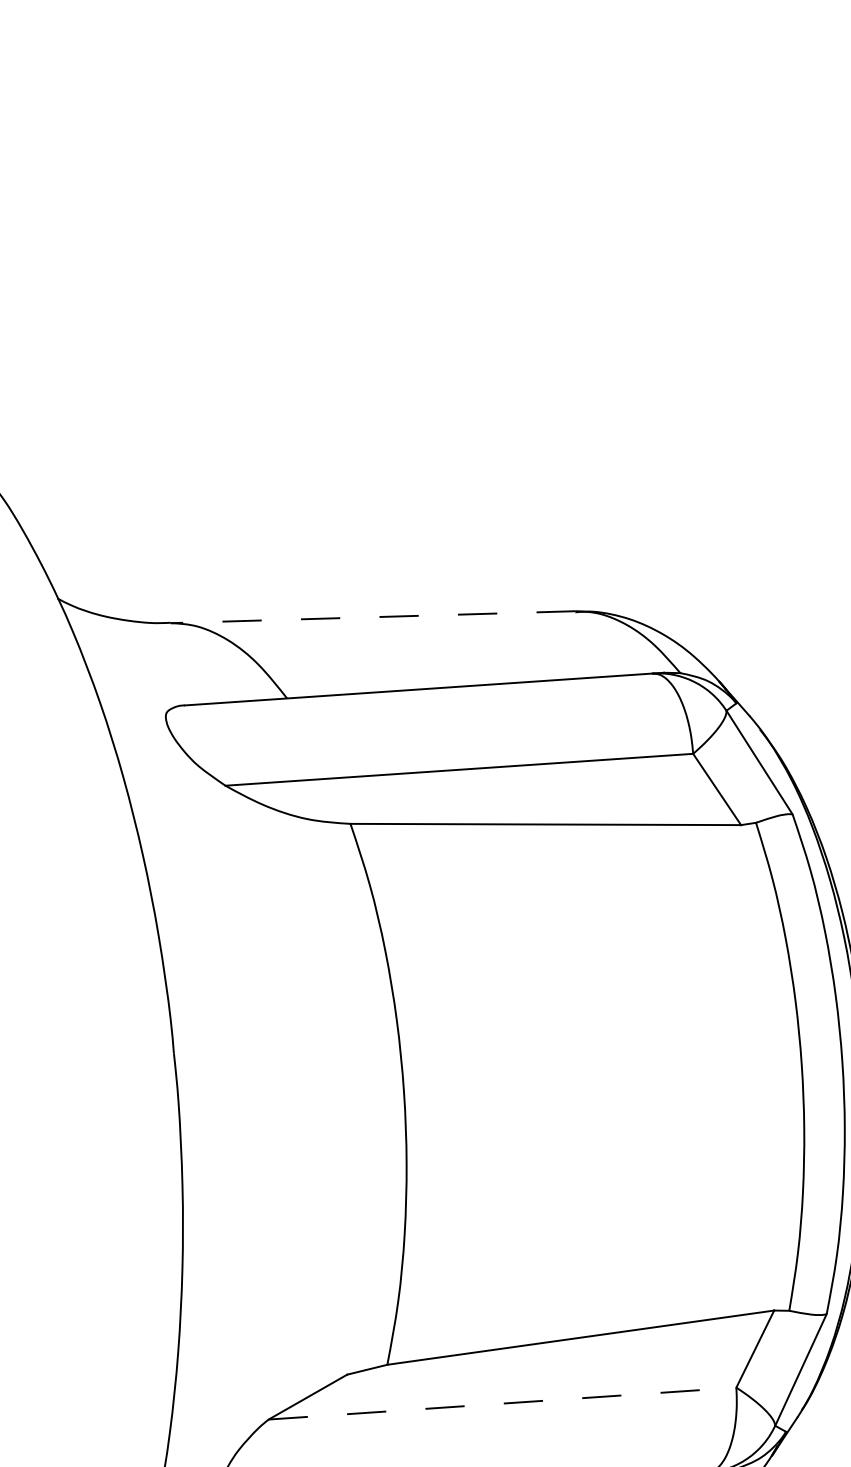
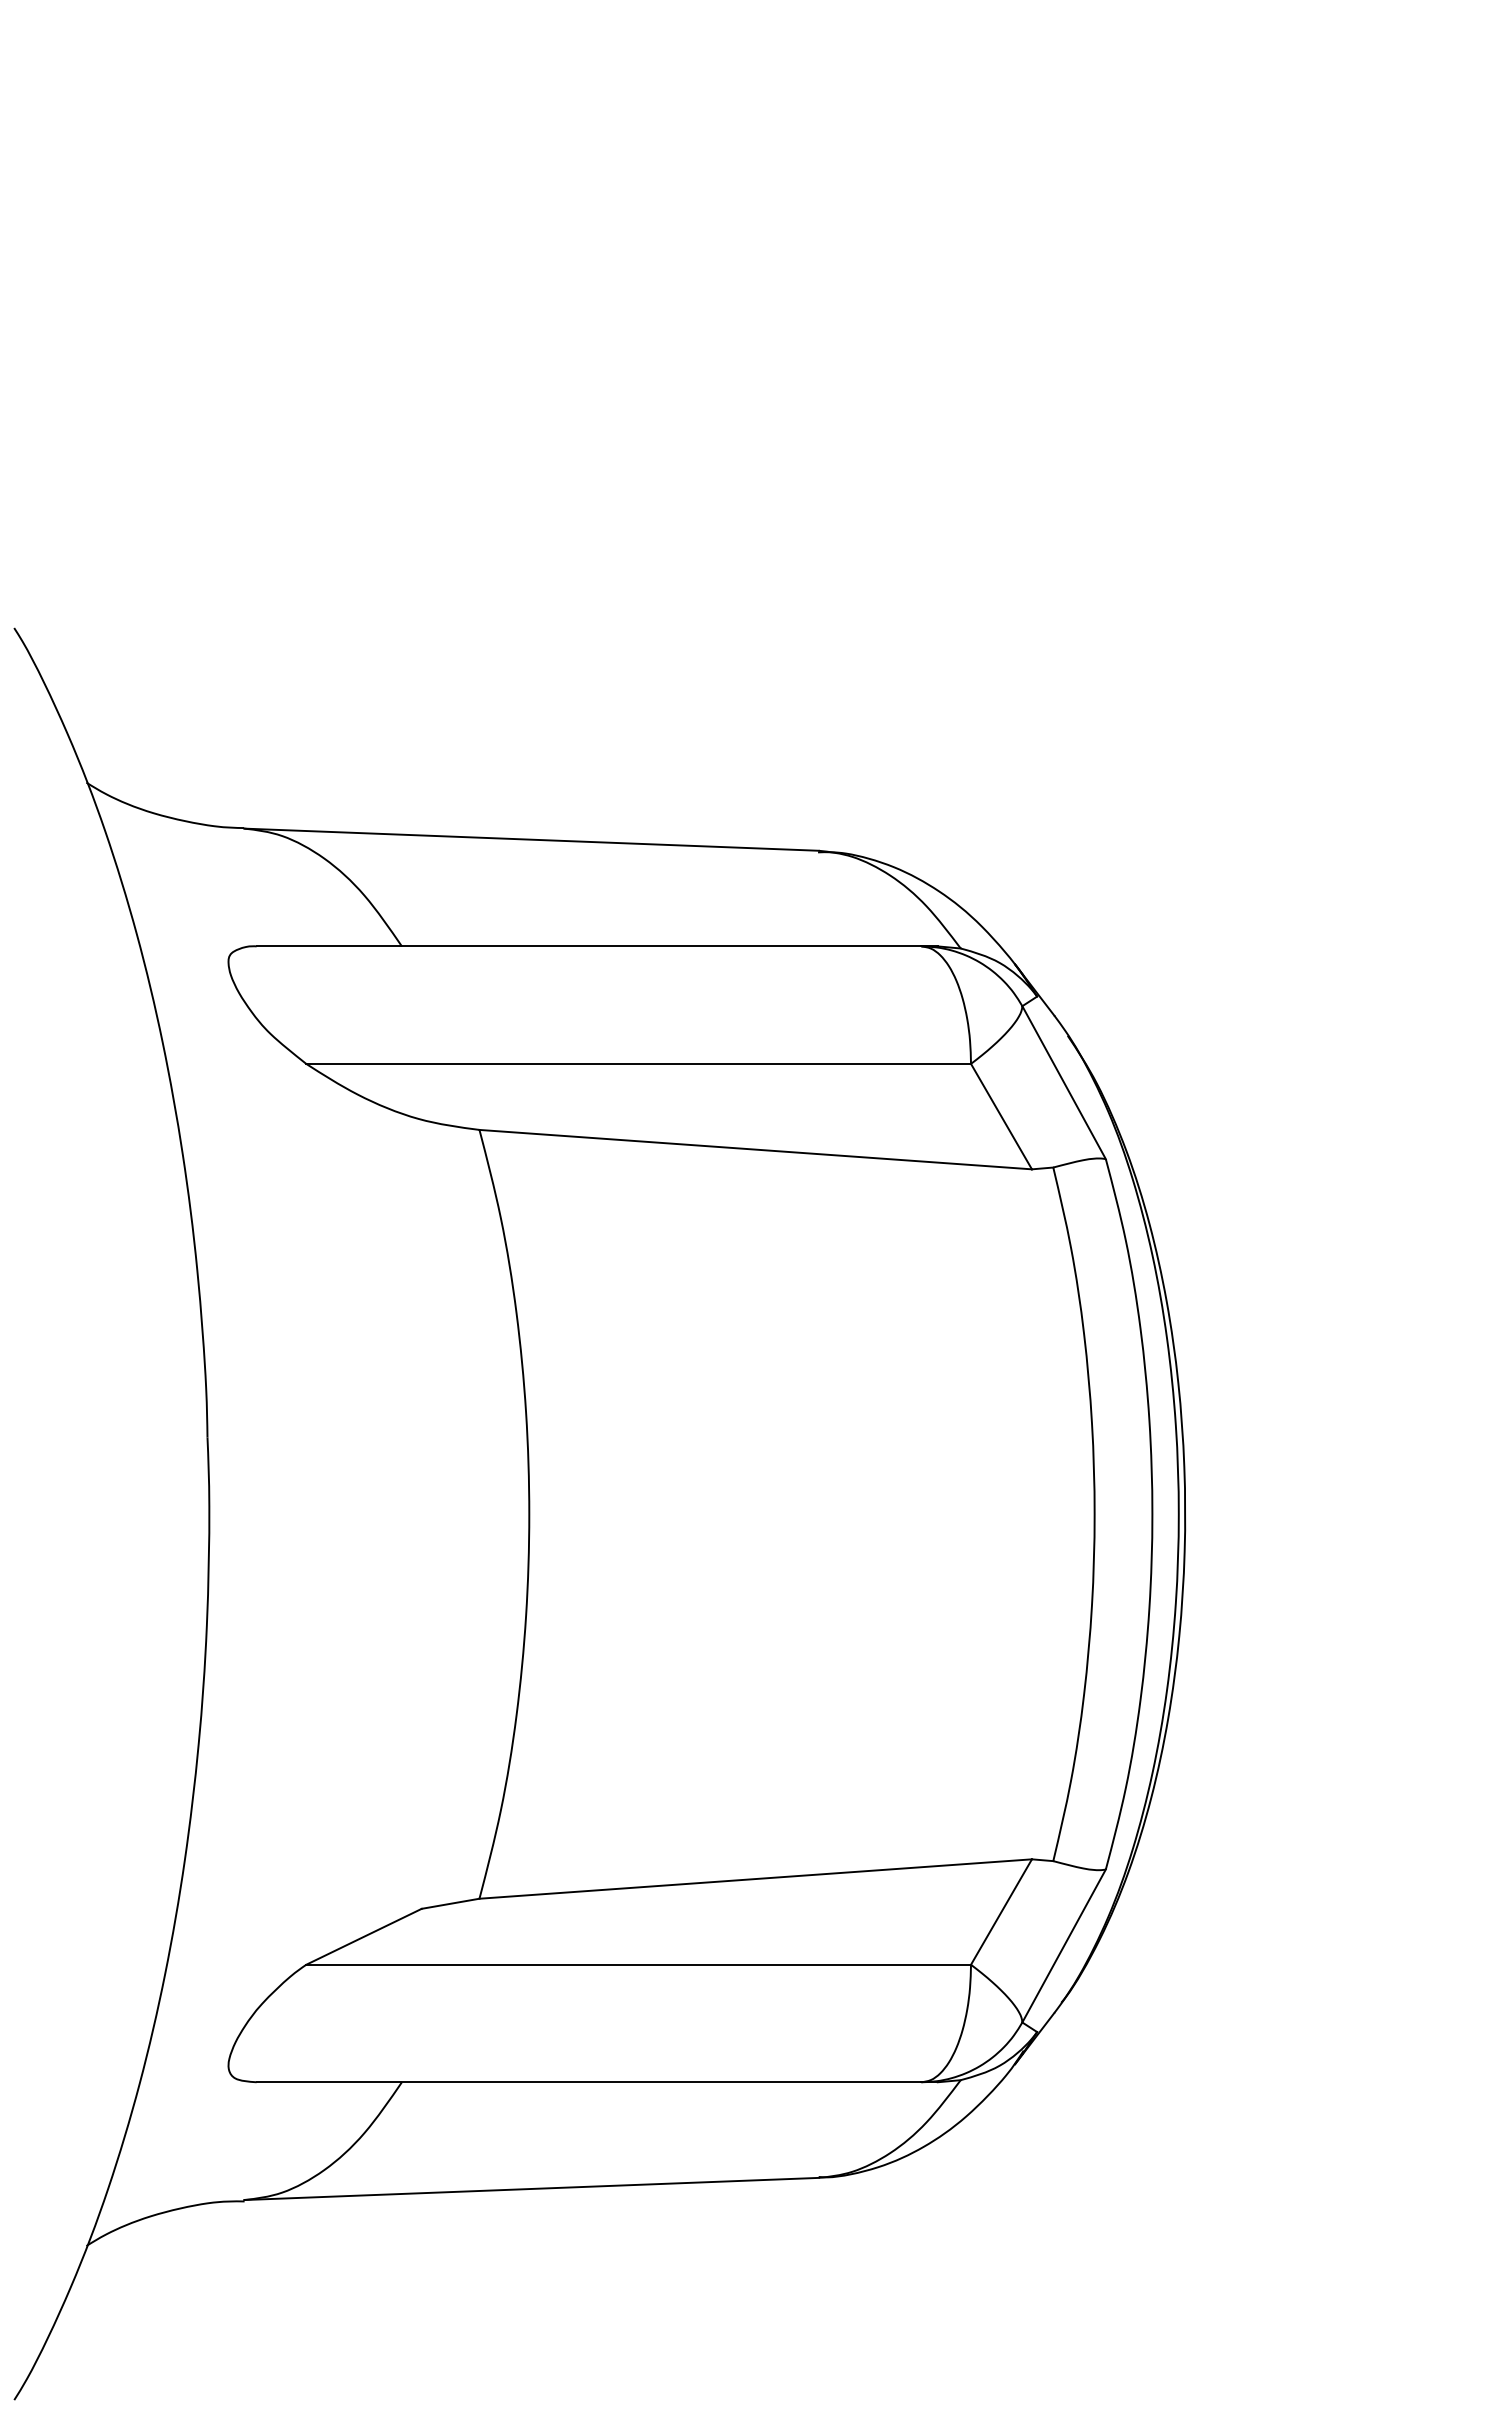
line: (372, 617) -> (530, 839), dashed -> solid
line: (503, 1403) -> (639, 1964), dashed -> solid

